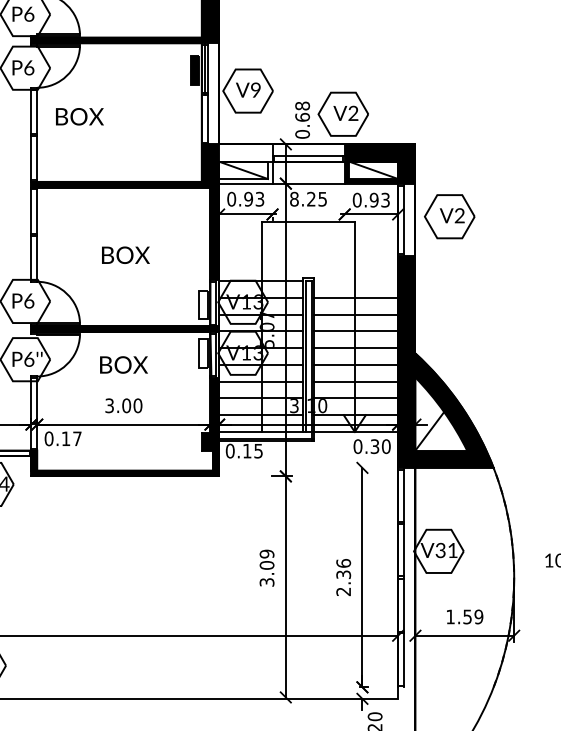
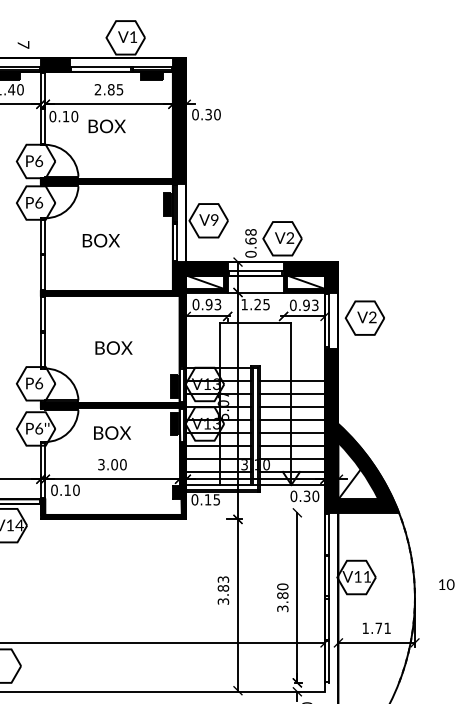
text: (78, 116) -> (100, 240), moved
fill: (245, 164) -> (206, 277), added
text: (294, 199) -> (244, 304), 8.25 -> 1.25
fill: (203, 304) -> (174, 386), added
fill: (203, 352) -> (174, 423), added
text: (77, 437) -> (76, 489), 0.17 -> 0.10
text: (440, 550) -> (357, 576), V31 -> V11
text: (265, 559) -> (222, 583), 3.09 -> 3.83
text: (343, 577) -> (282, 597), 2.36 -> 3.80
text: (472, 617) -> (382, 628), 1.59 -> 1.71

